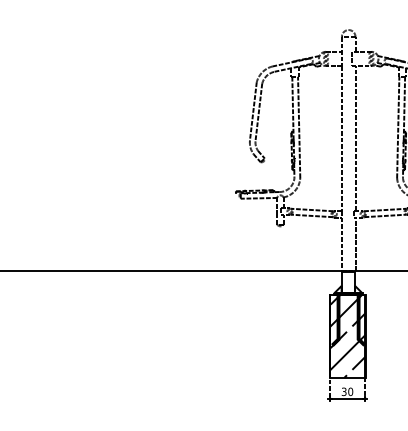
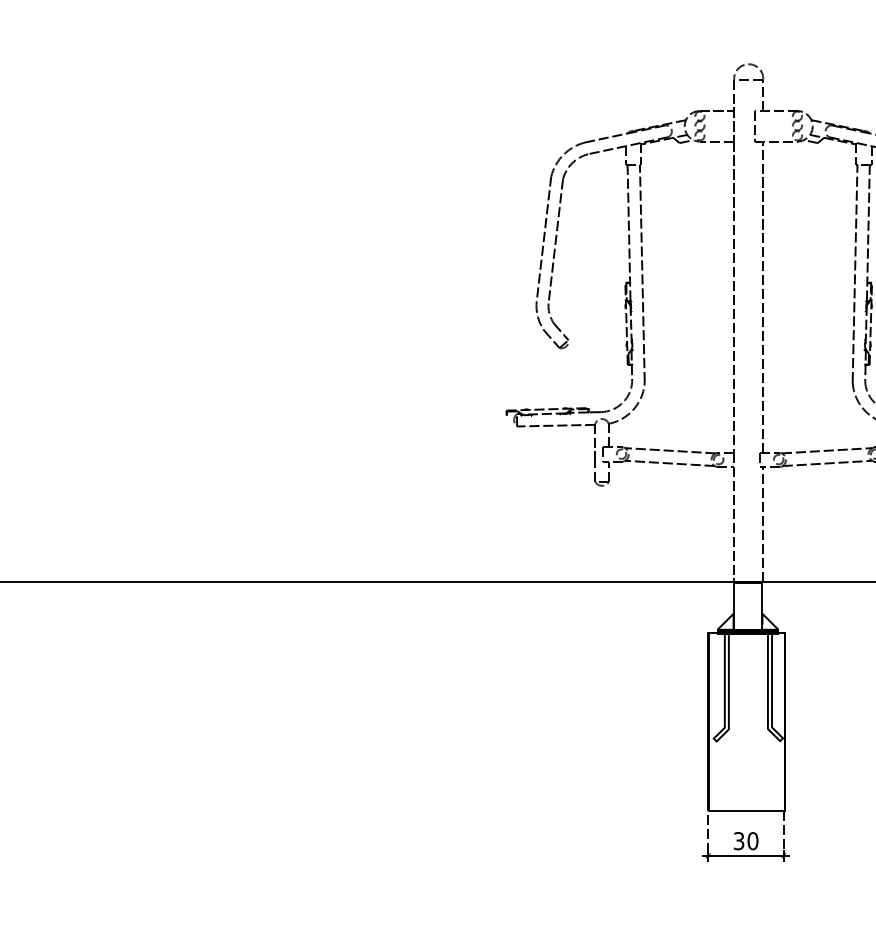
hatch: (347, 336) -> (746, 722), removed

